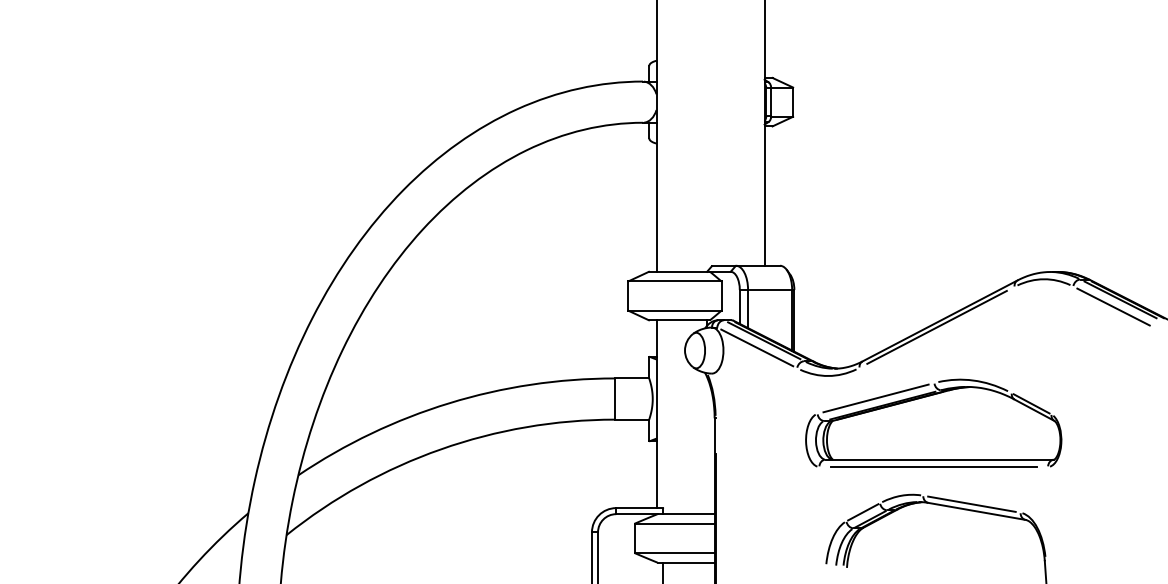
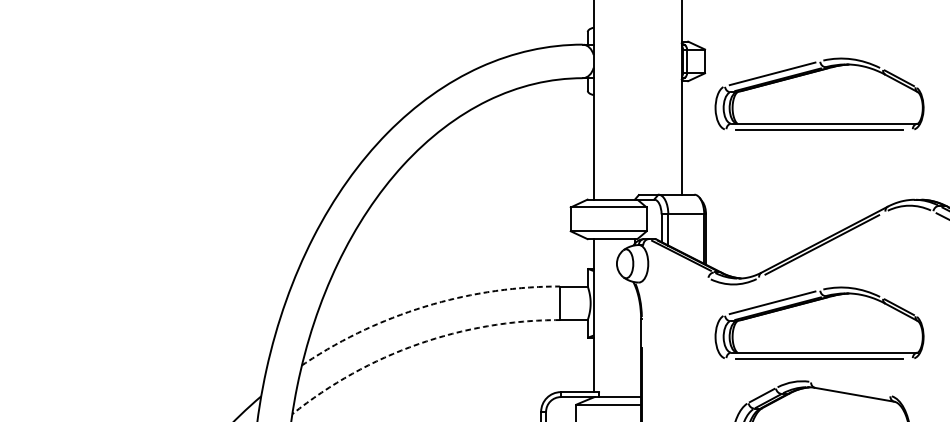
part: (933, 141) -> (819, 93), added
line: (757, 347) -> (676, 261), removed
arc: (449, 403) -> (425, 306), solid -> dashed
arc: (440, 449) -> (417, 344), solid -> dashed
line: (971, 503) -> (850, 388), removed

